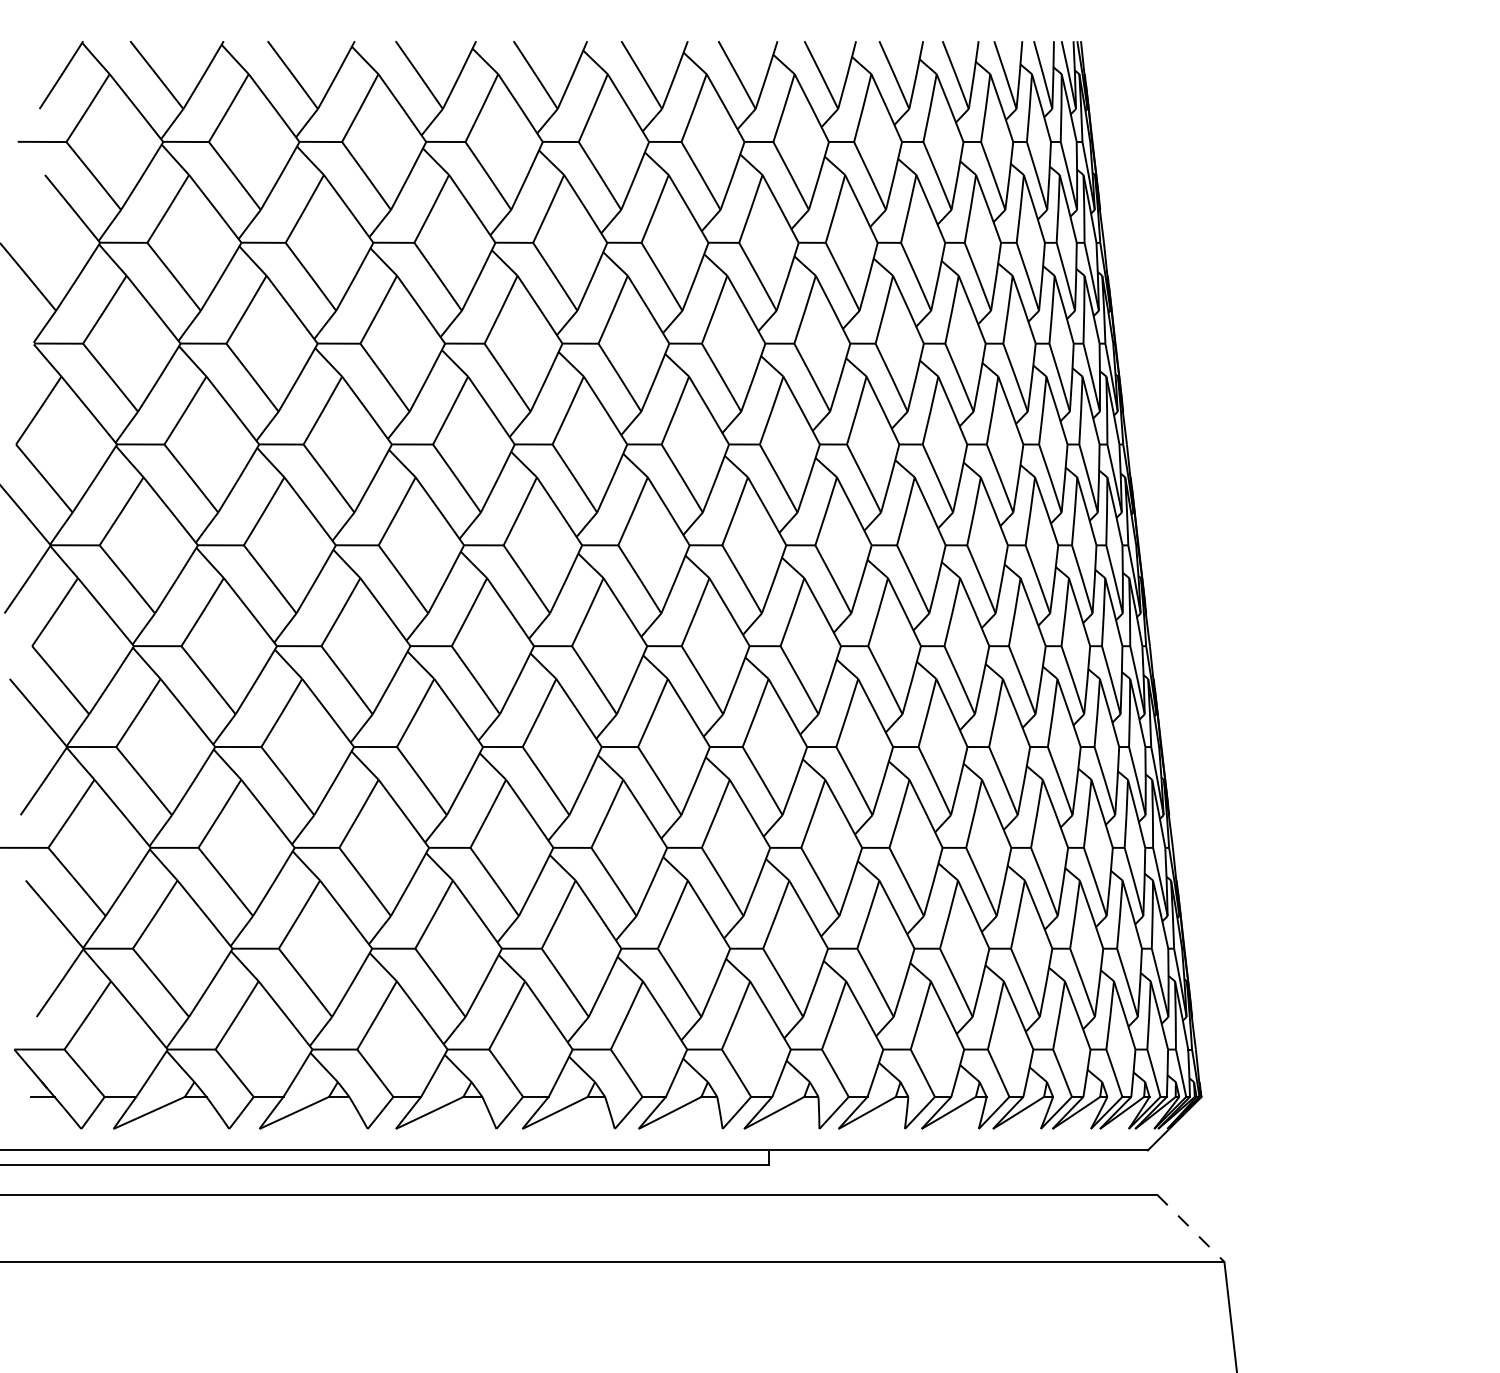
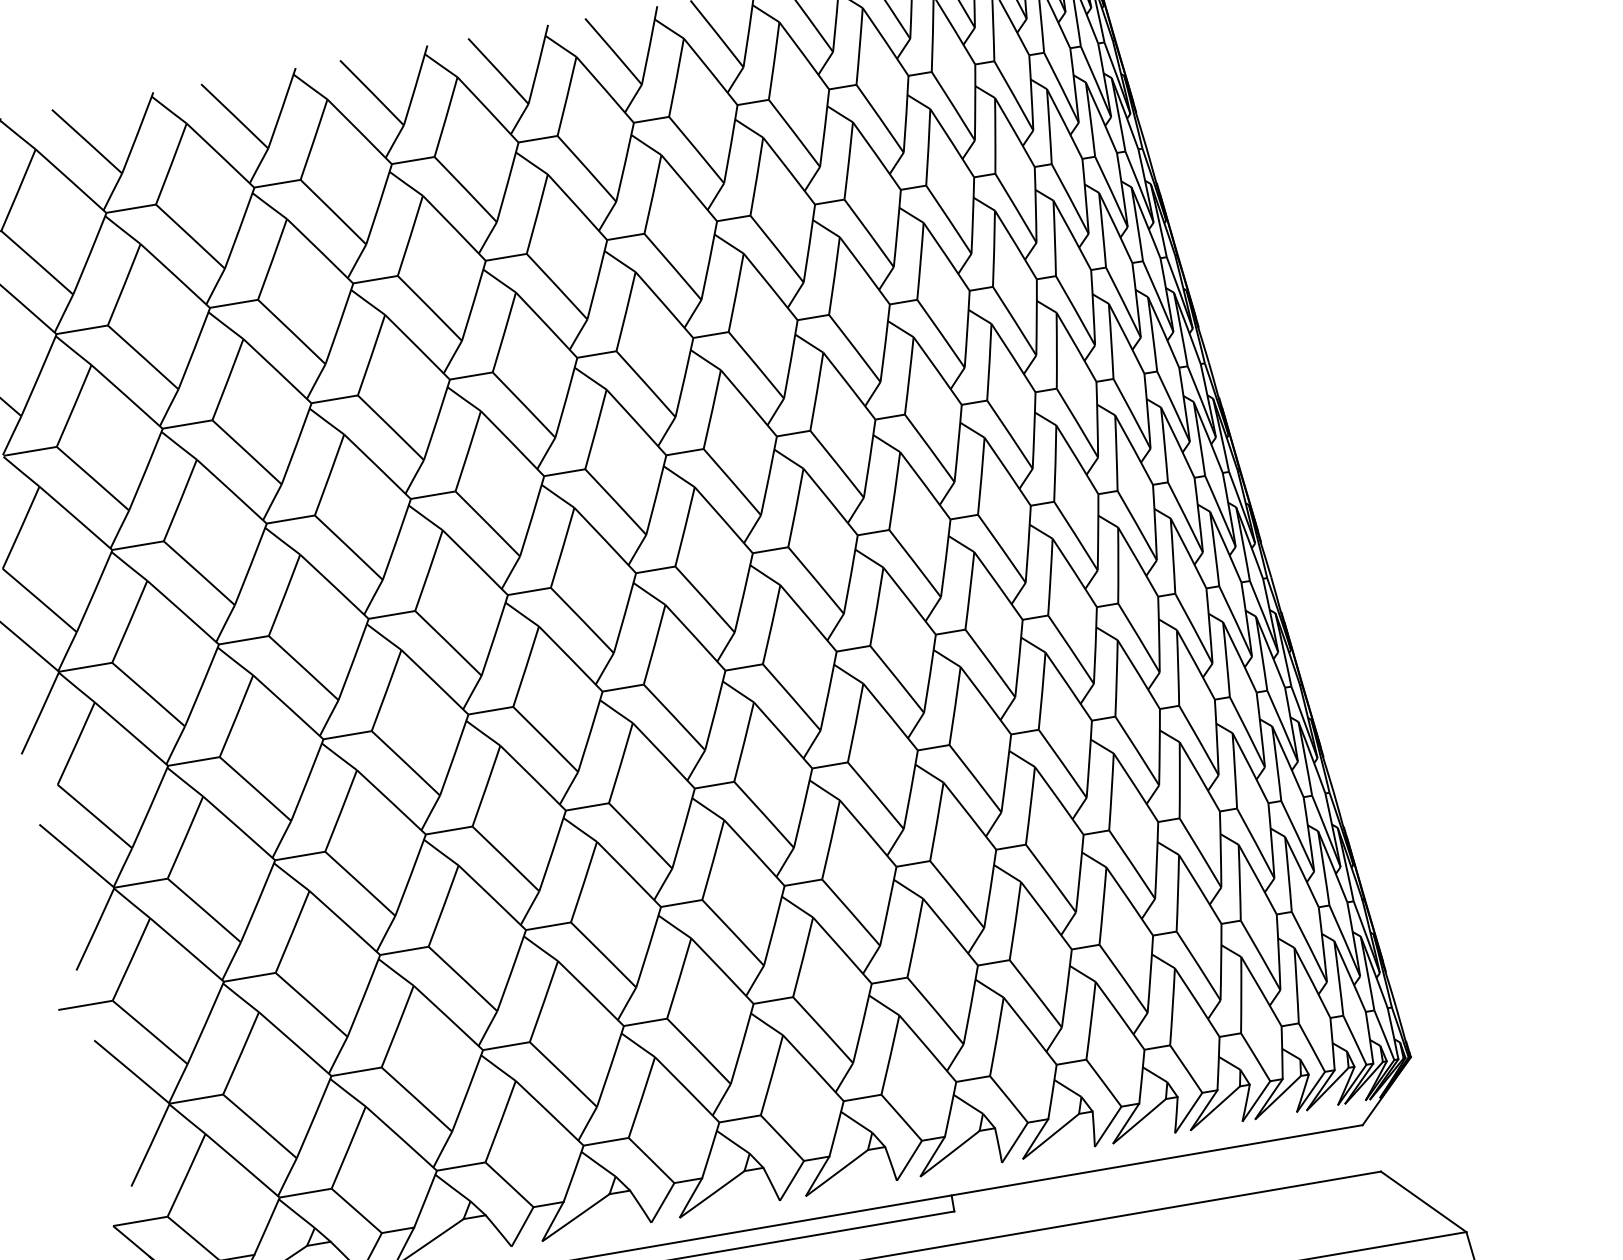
line: (1190, 1228) -> (1423, 1202), dashed -> solid

